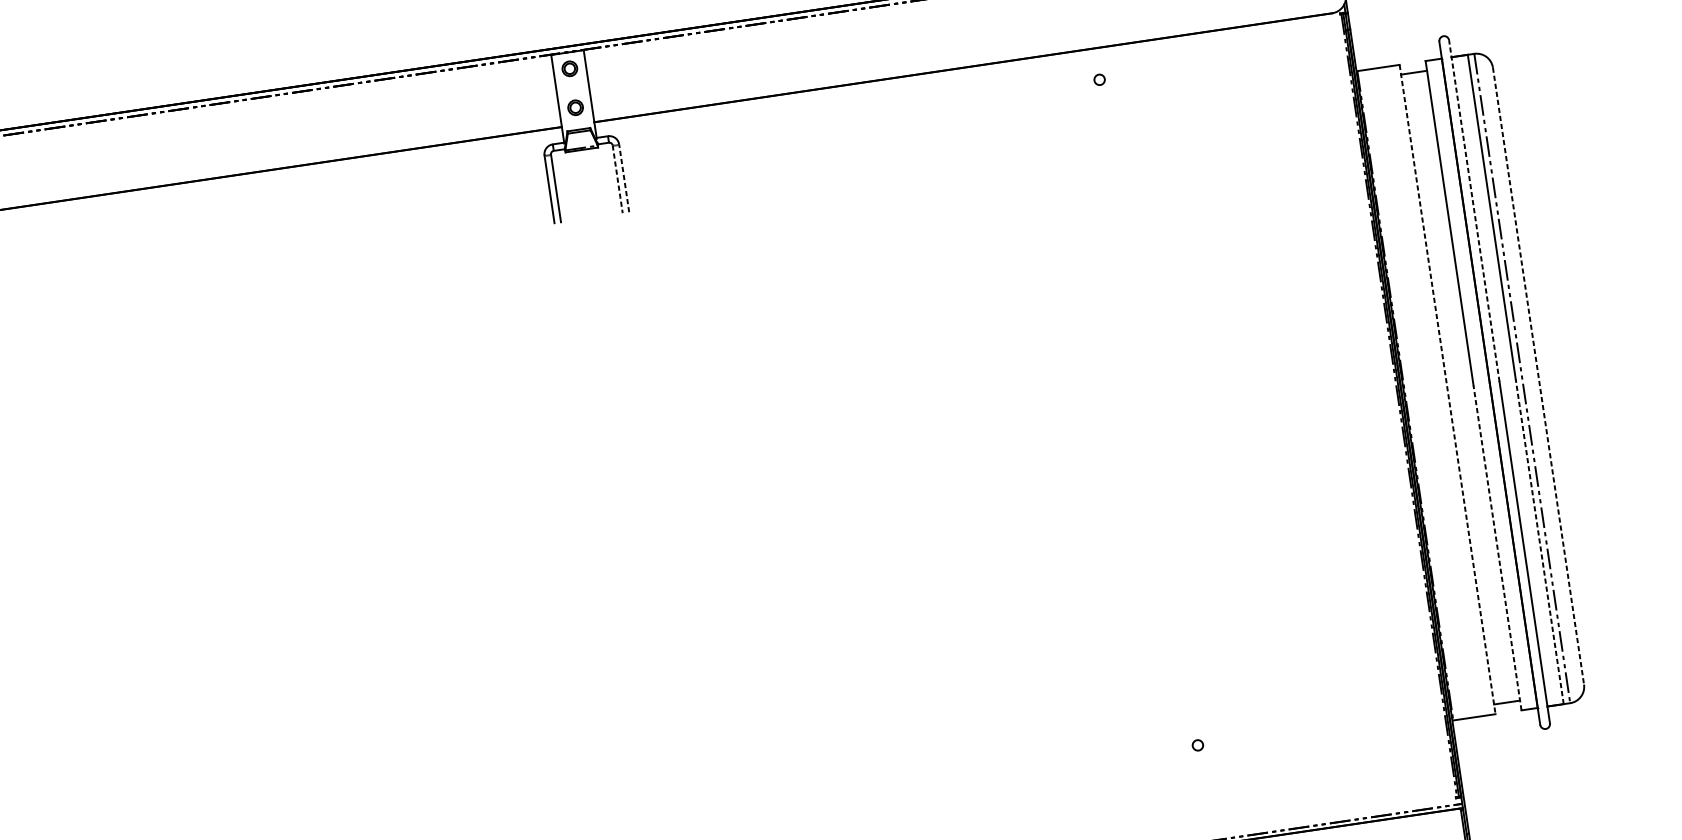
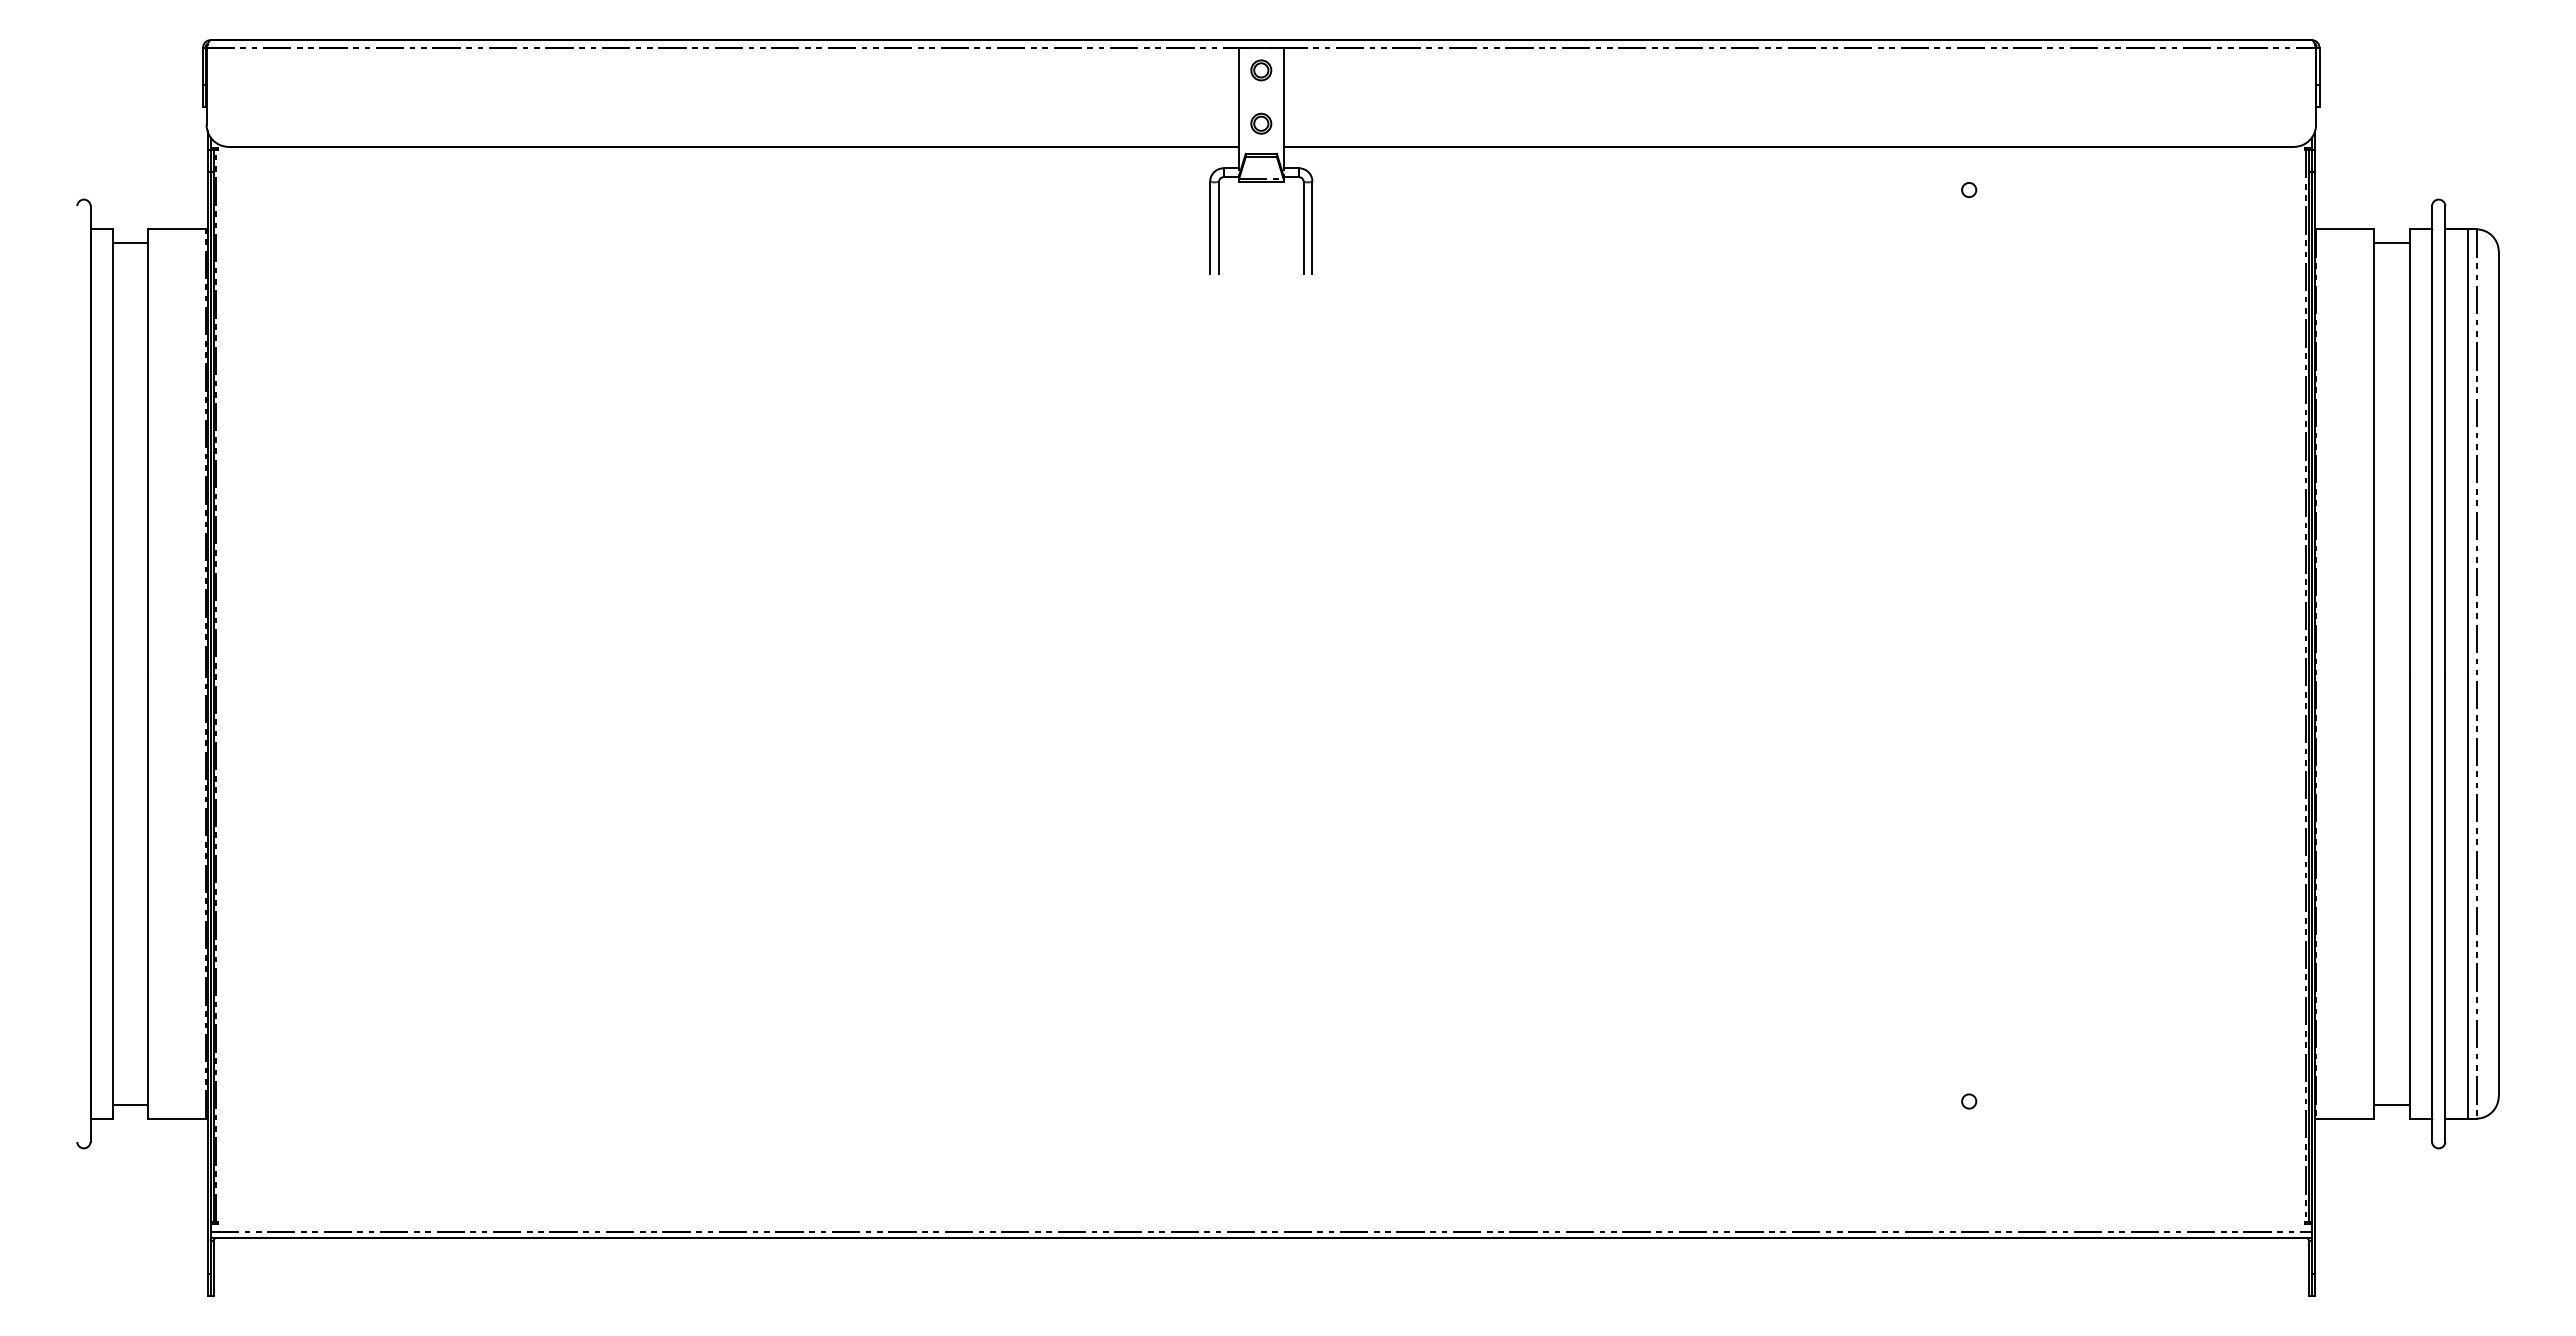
line: (624, 178) -> (1312, 227), dashed -> solid
line: (617, 179) -> (1303, 228), dashed -> solid
line: (1474, 211) -> (2445, 440), dashed -> solid
line: (1538, 376) -> (2498, 674), dashed -> solid
line: (1447, 389) -> (2374, 674), dashed -> solid
line: (1539, 541) -> (2467, 895), dashed -> solid
line: (1497, 547) -> (2409, 895), dashed -> solid

